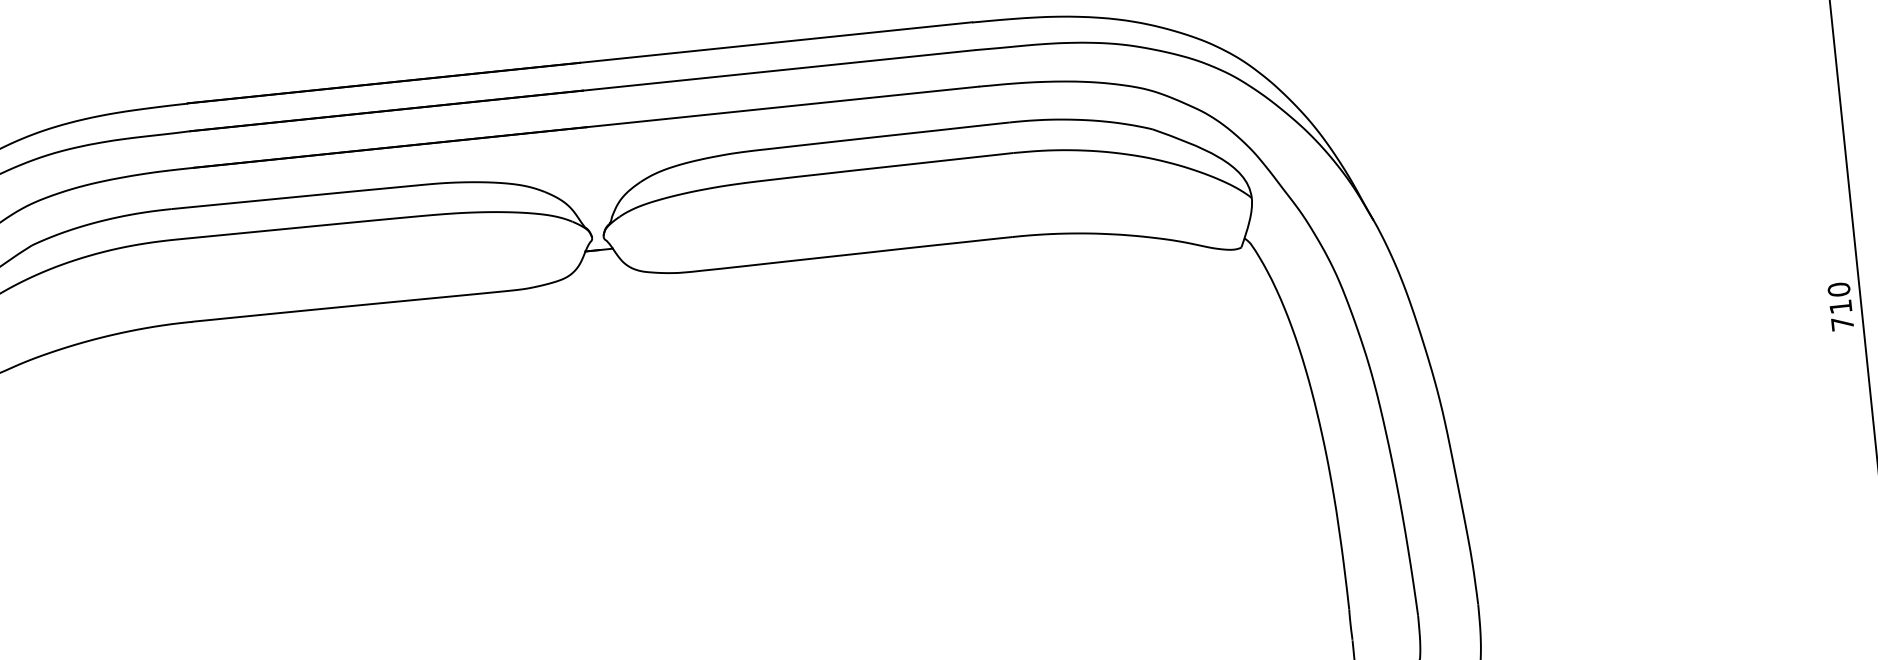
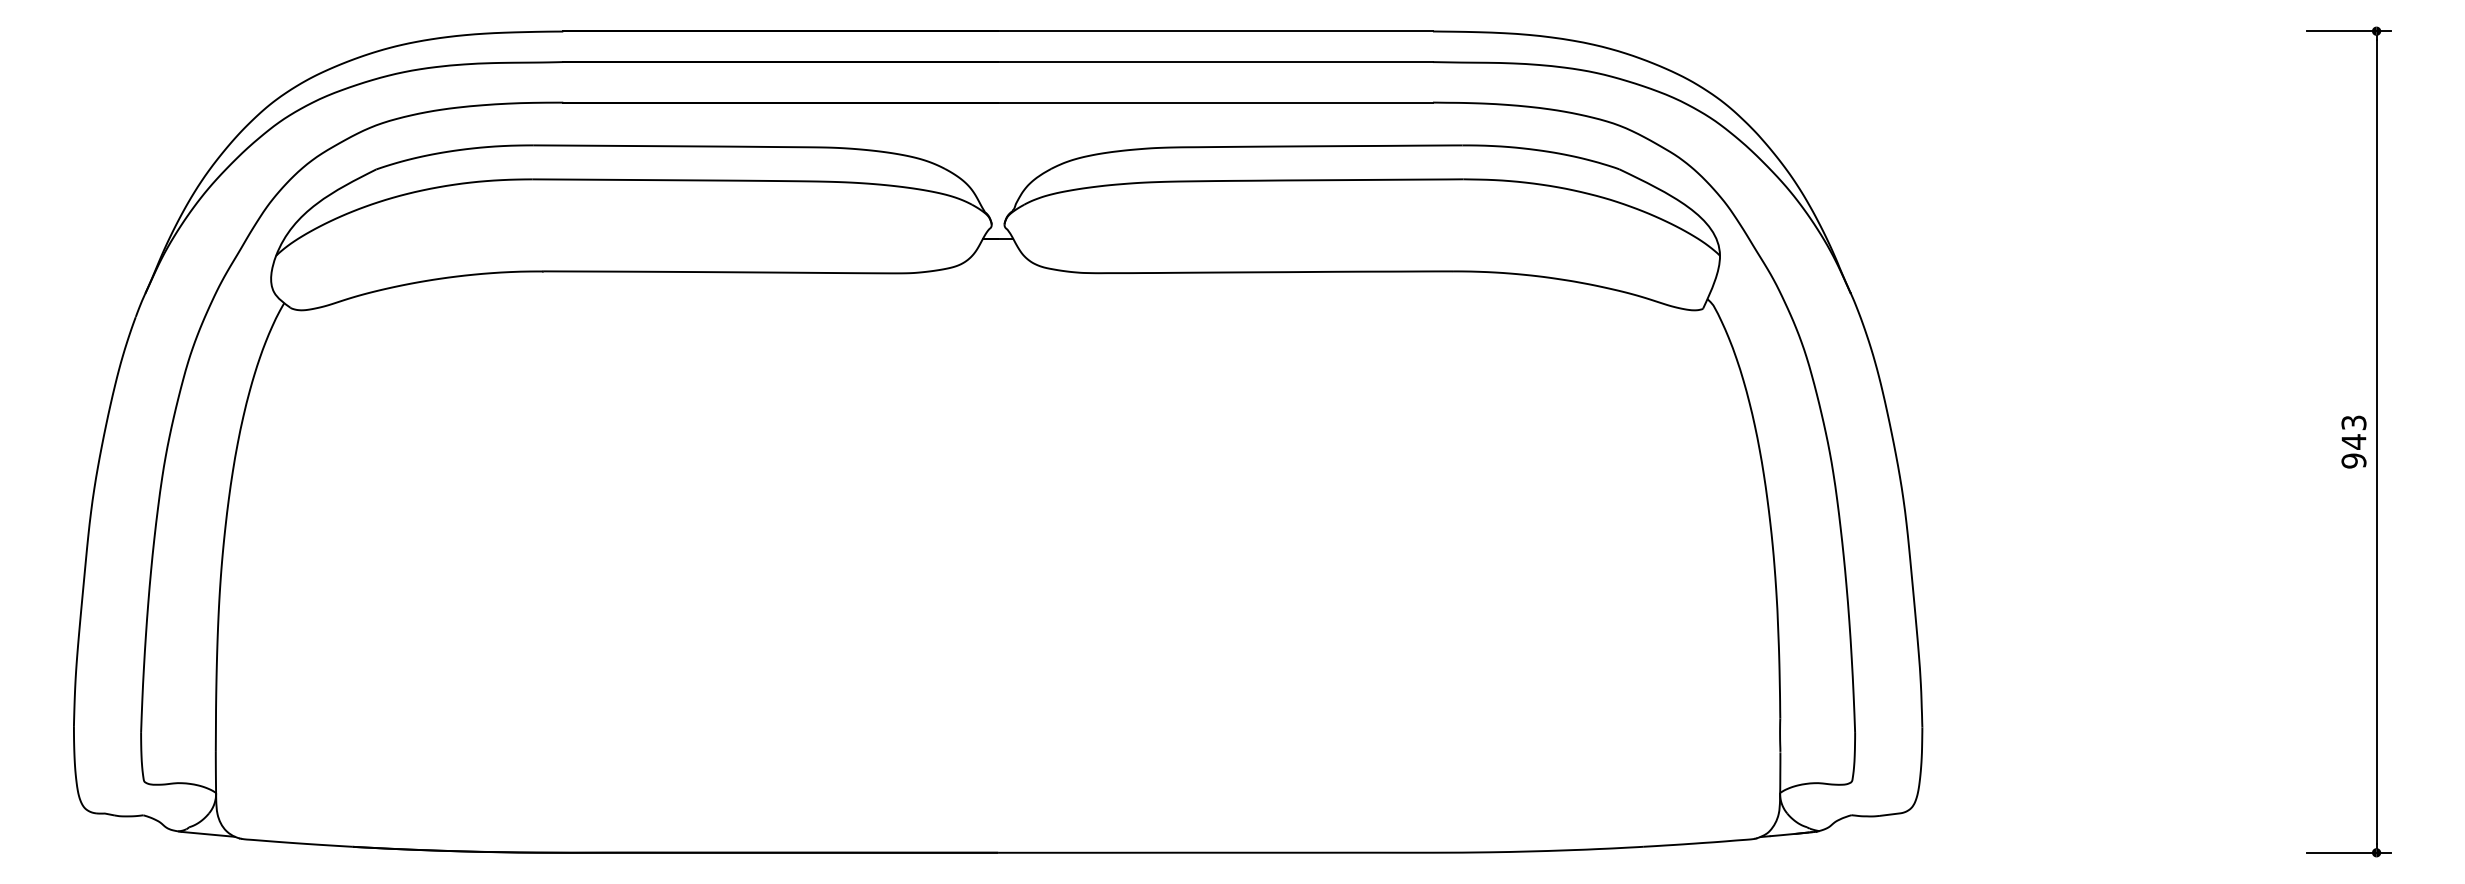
text: (1840, 306) -> (2353, 441), 710 -> 943

